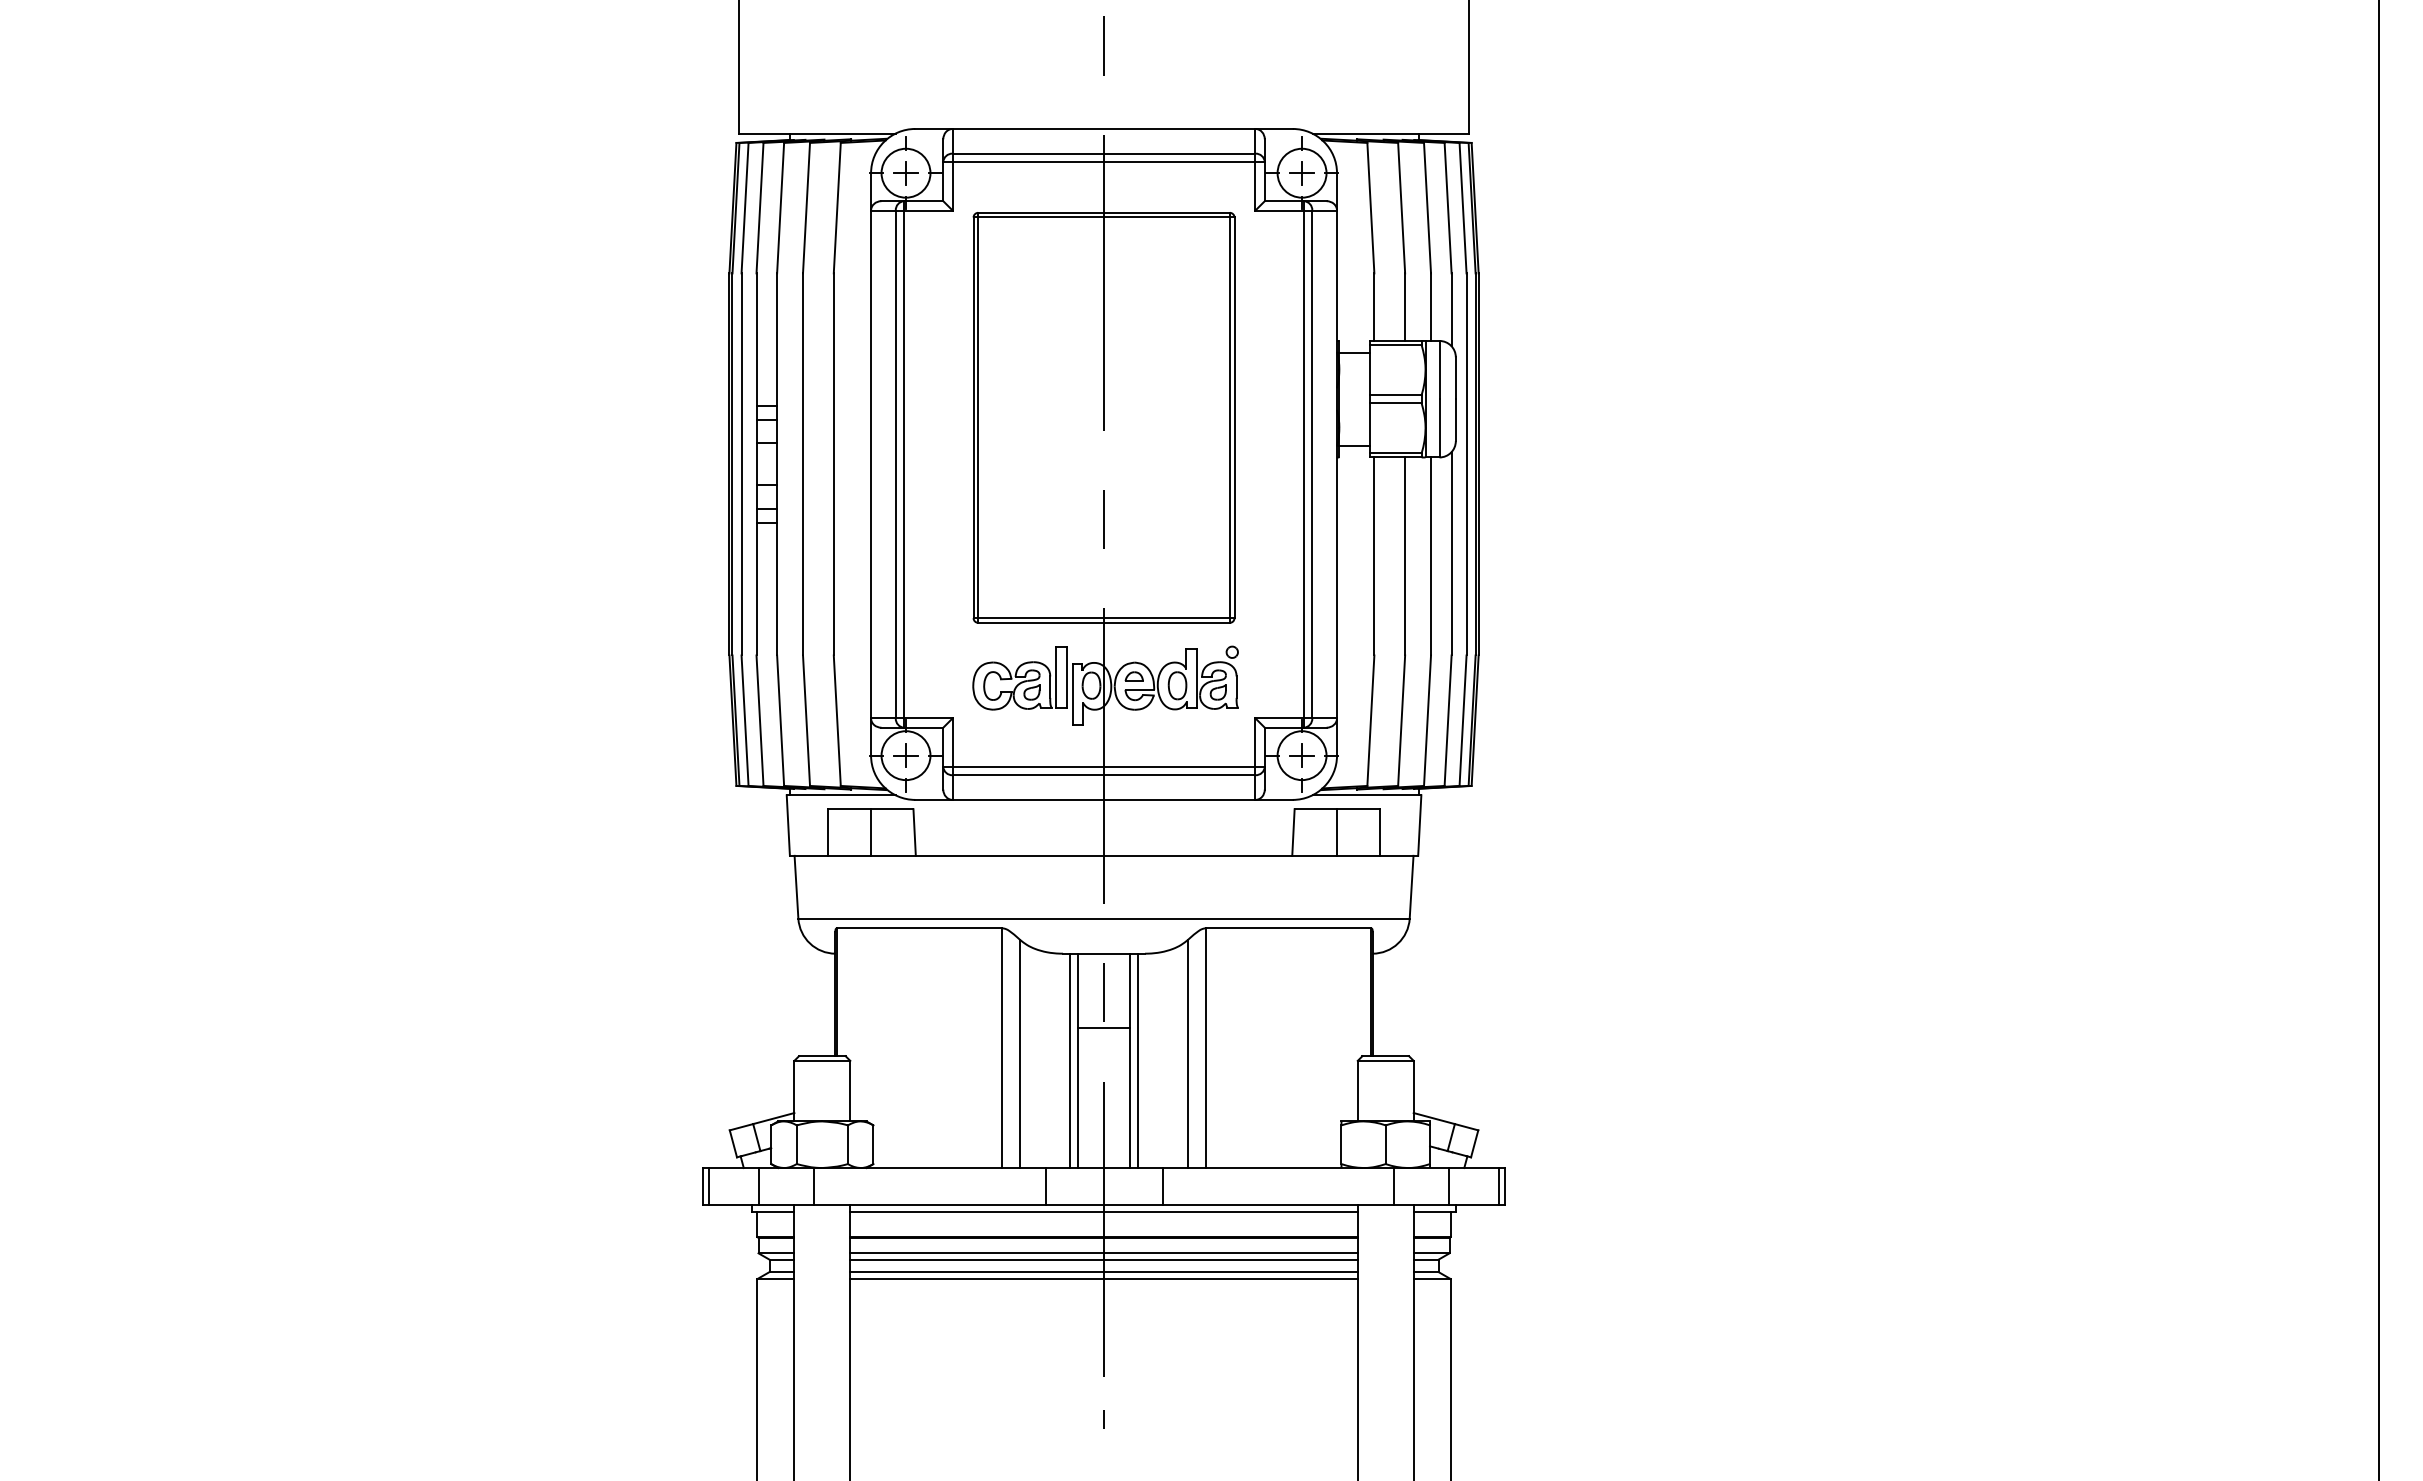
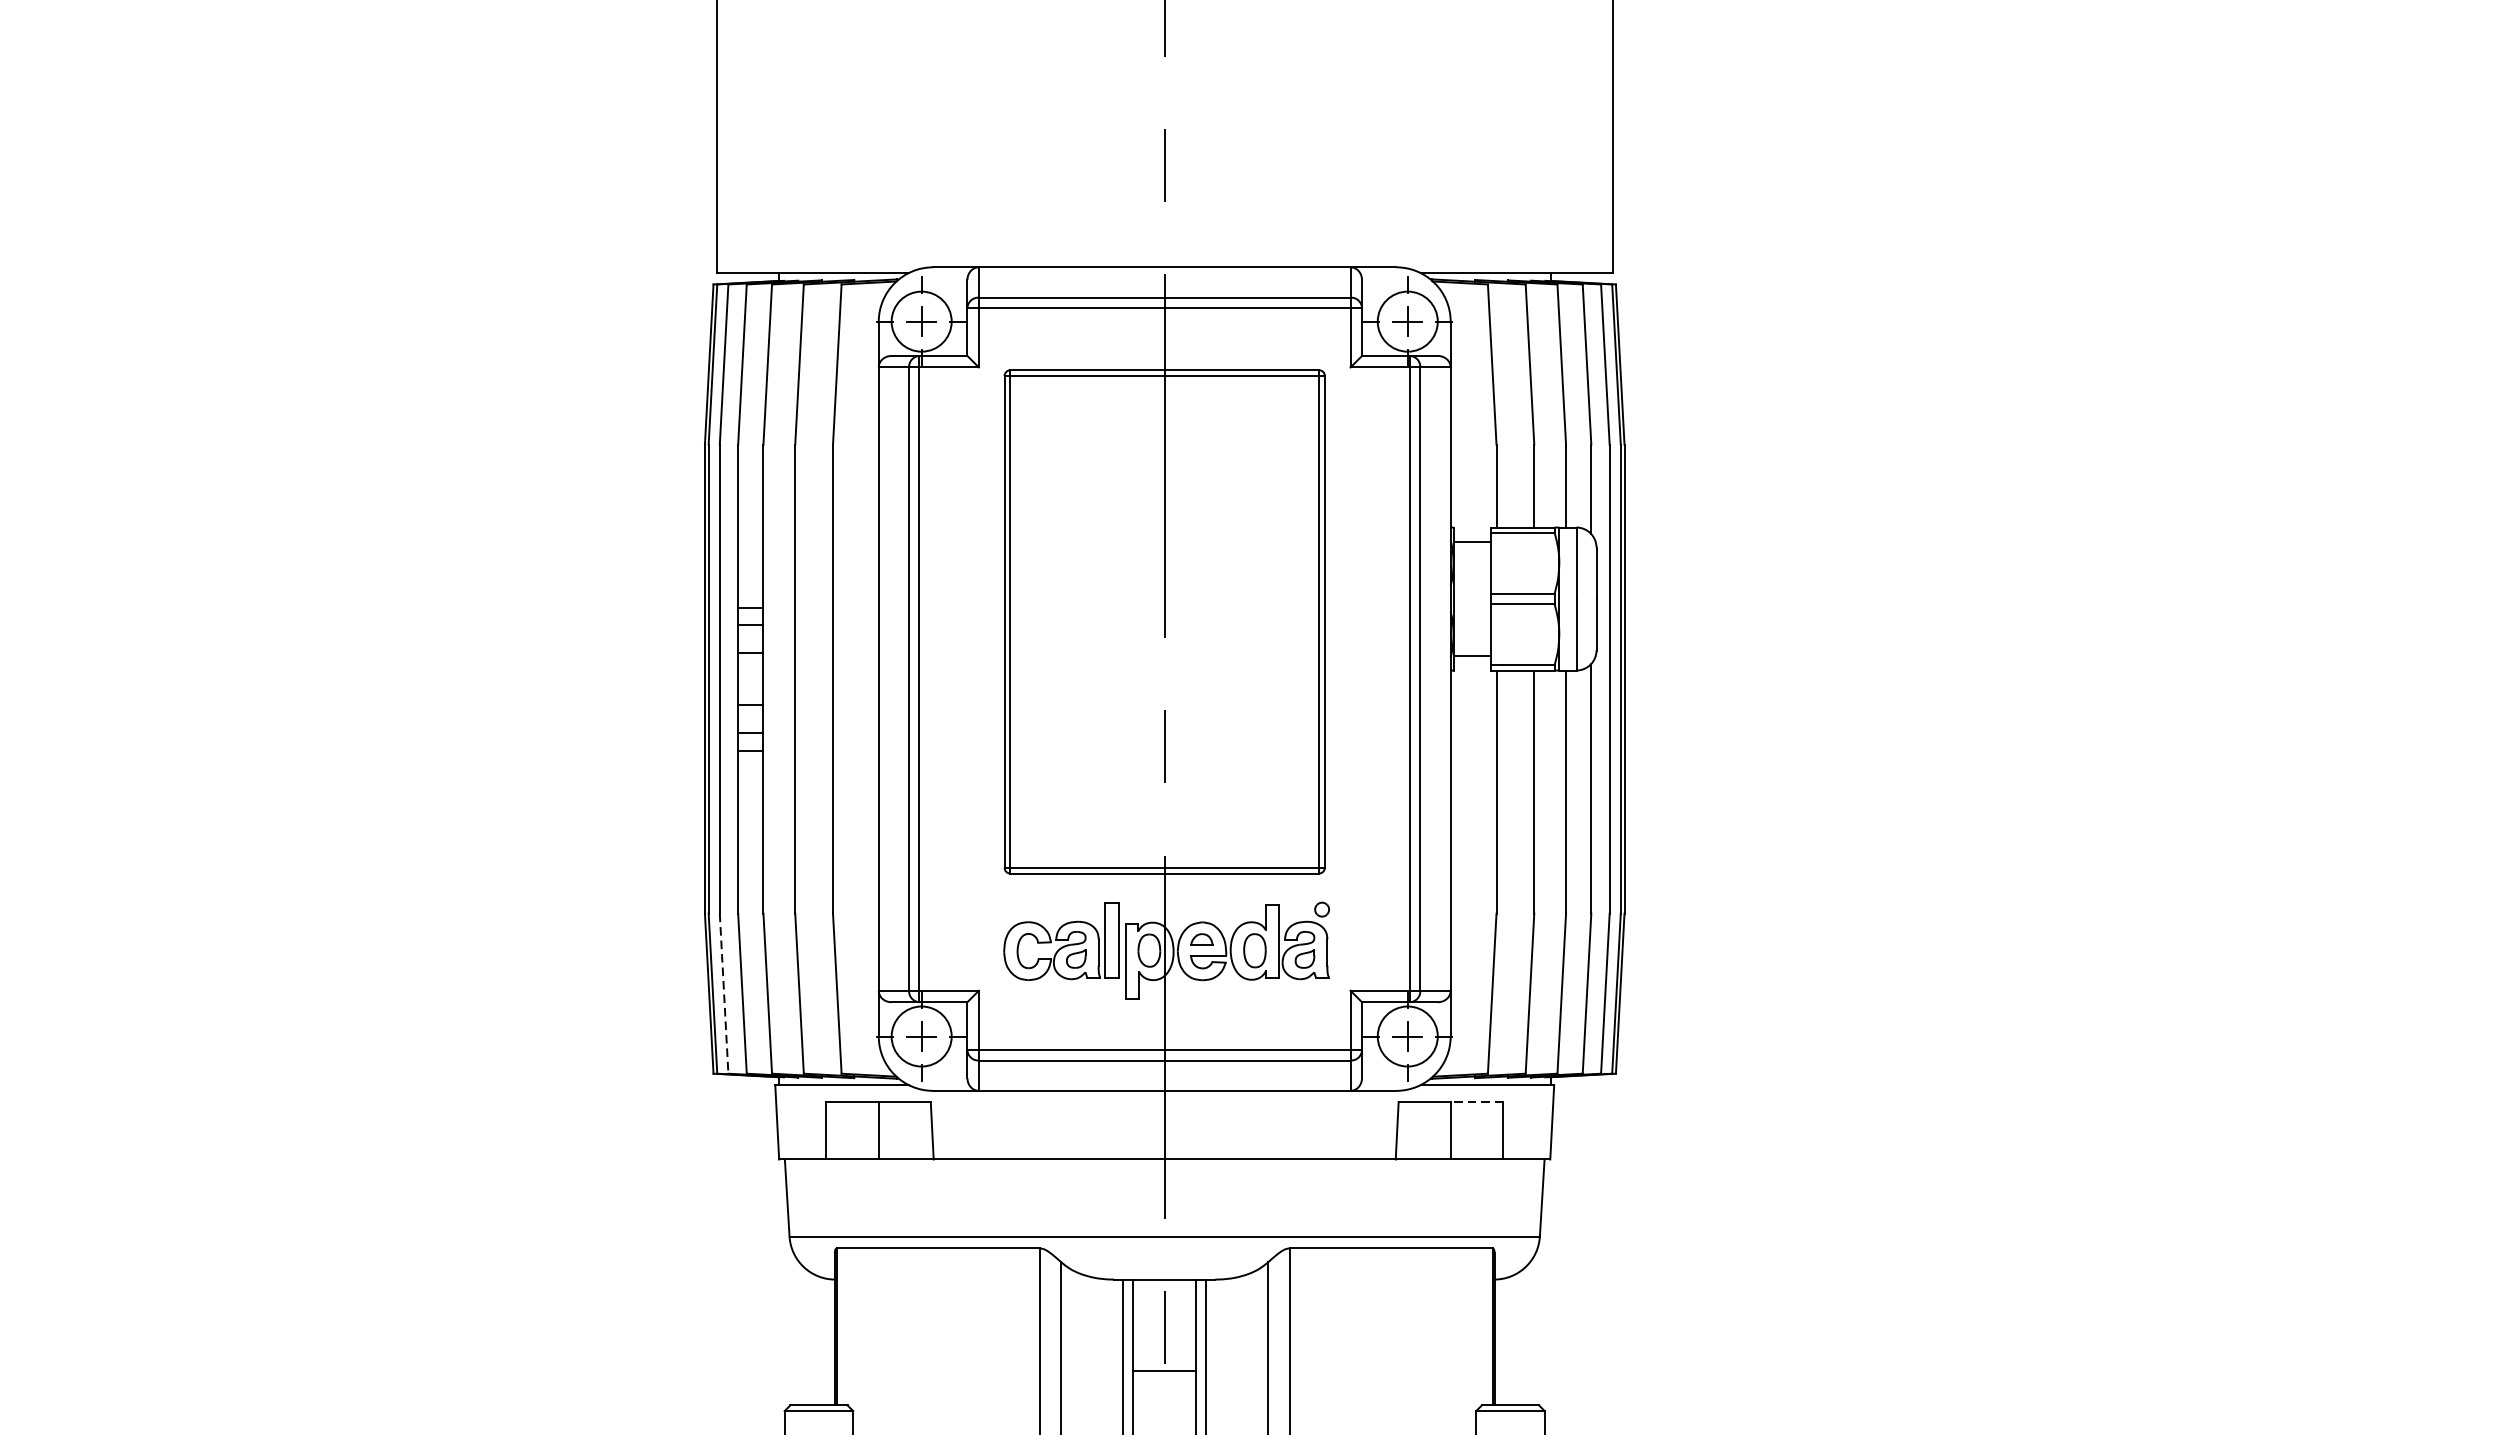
line: (745, 721) -> (724, 994), solid -> dashed
line: (1357, 809) -> (1475, 1102), solid -> dashed

